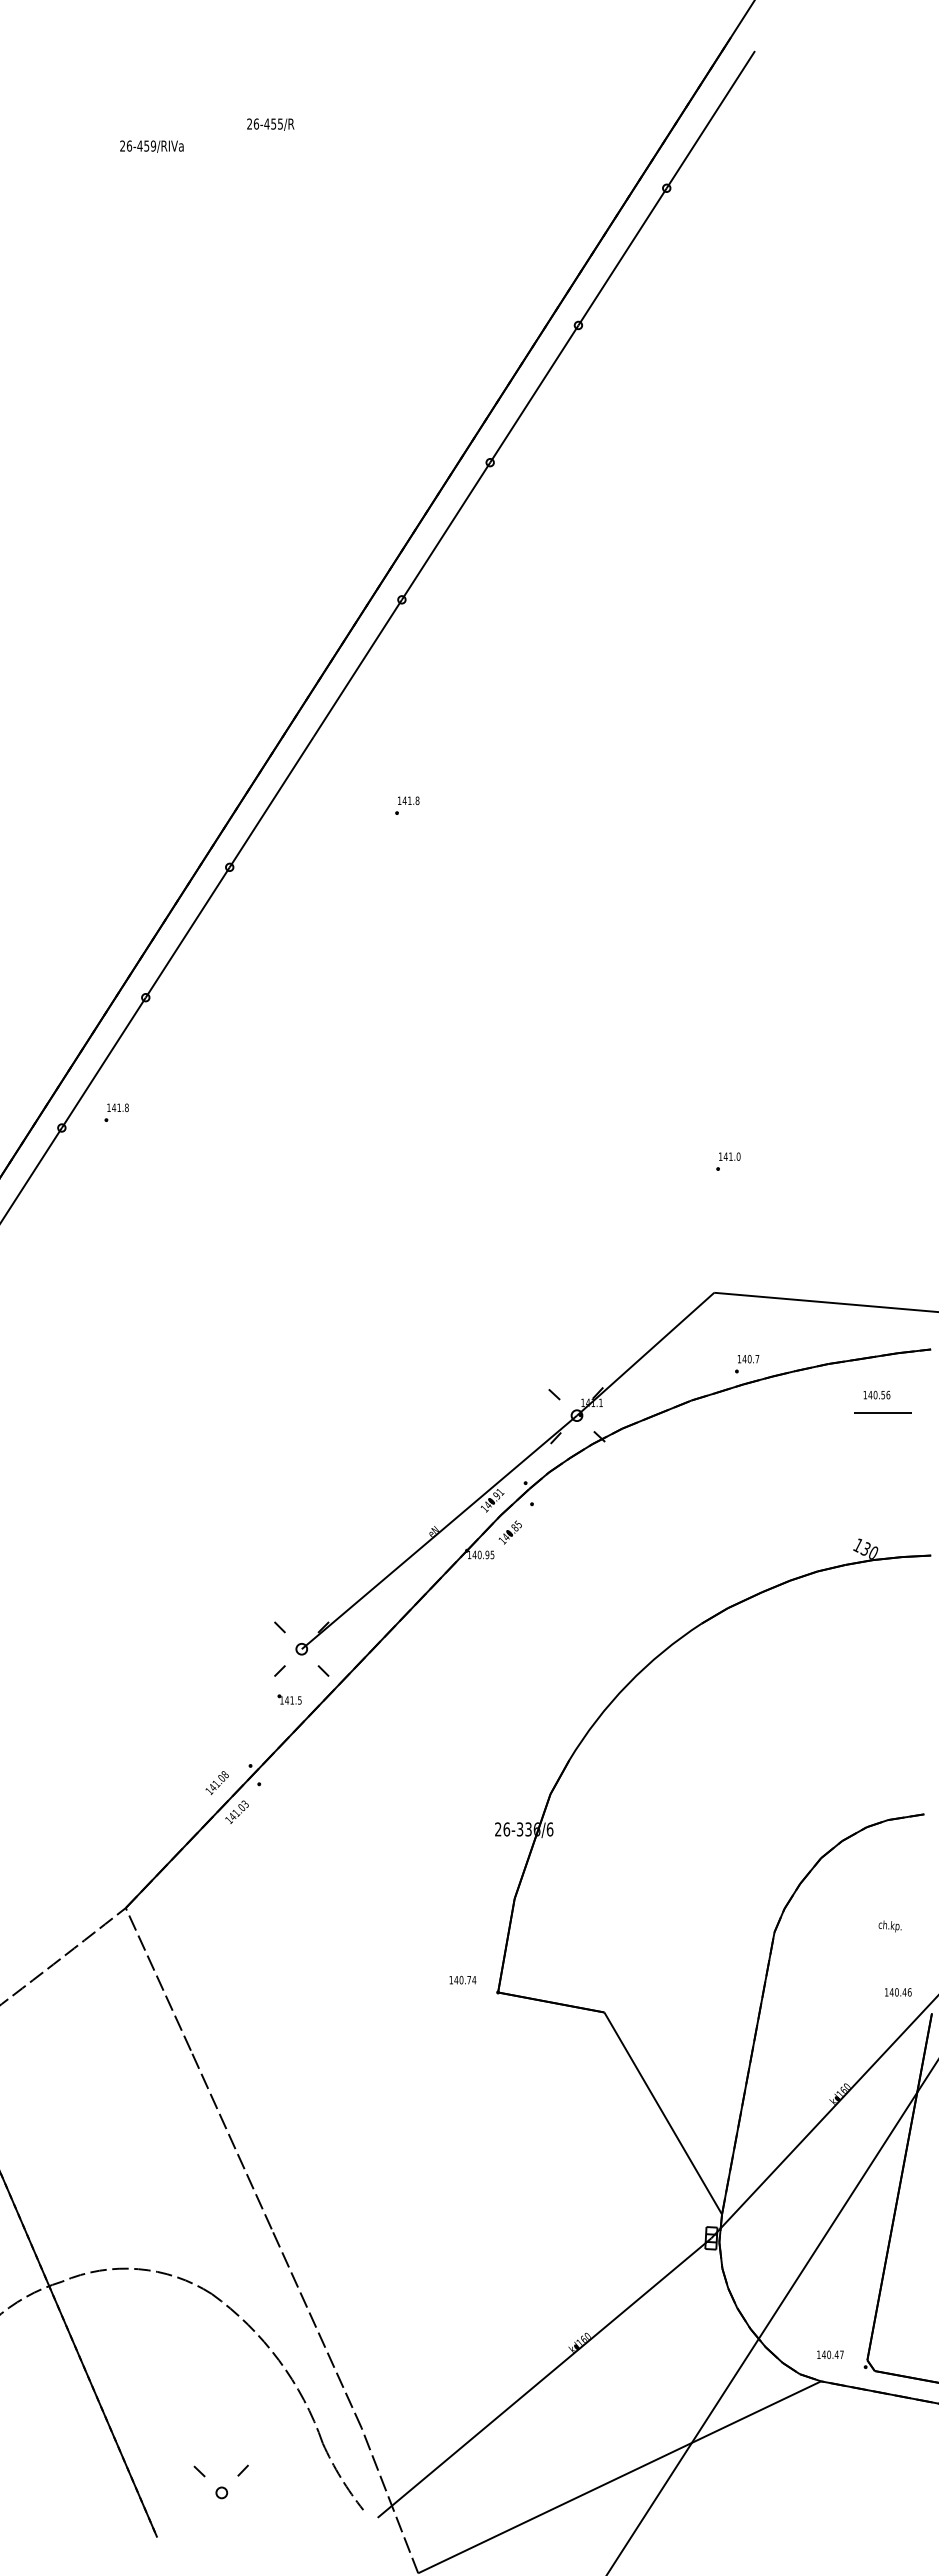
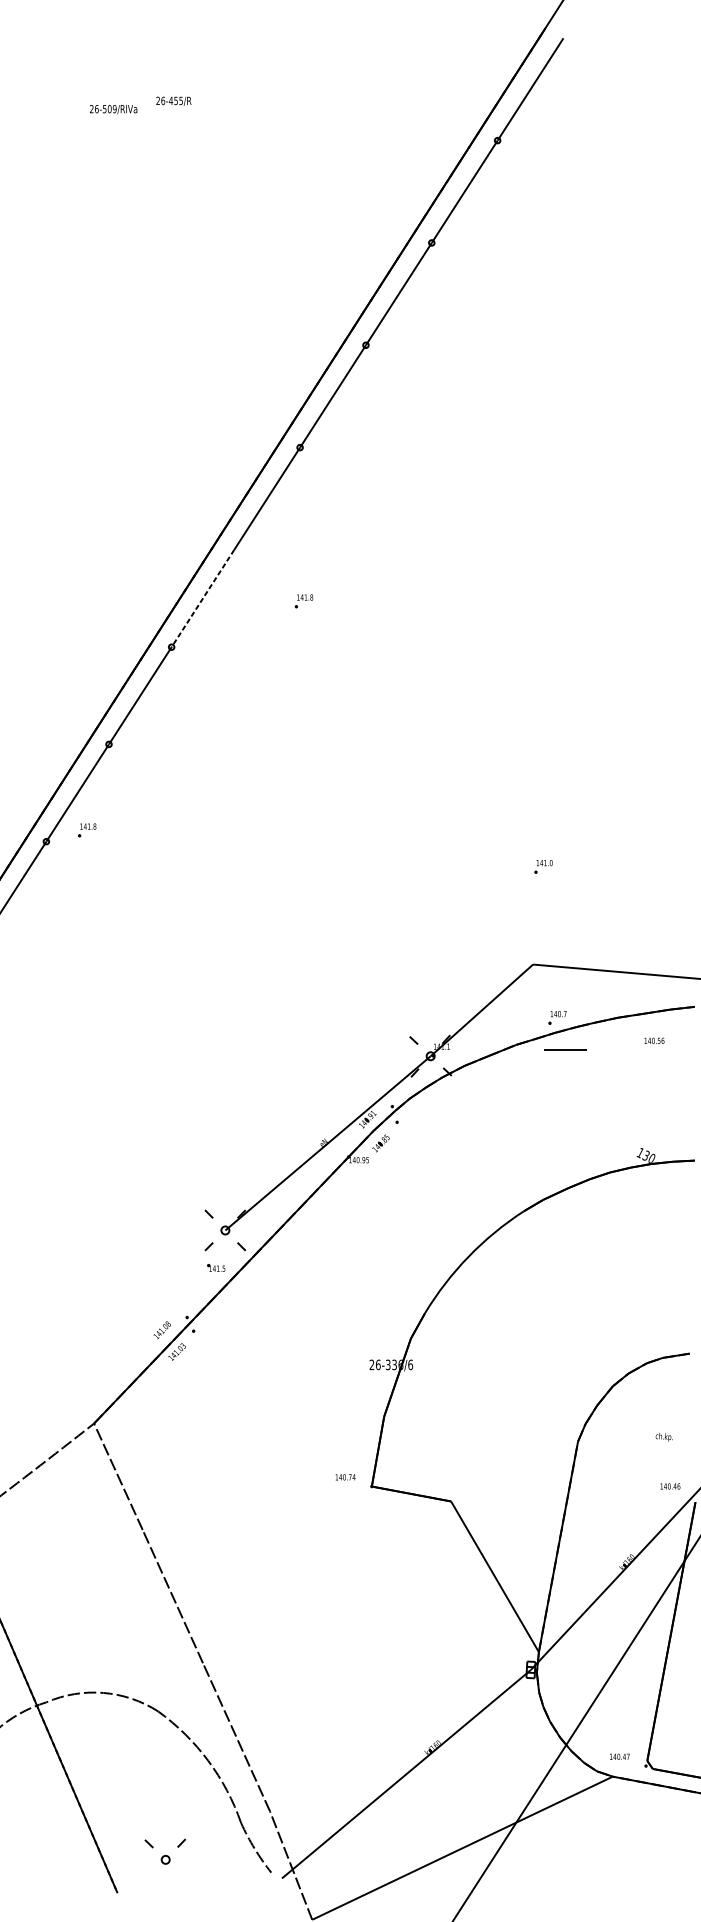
text: (270, 124) -> (173, 101), moved
text: (143, 145) -> (107, 108), 26-459/RIVa -> 26-509/RIVa
line: (271, 802) -> (202, 598), solid -> dashed
line: (882, 1412) -> (565, 1050), moved

